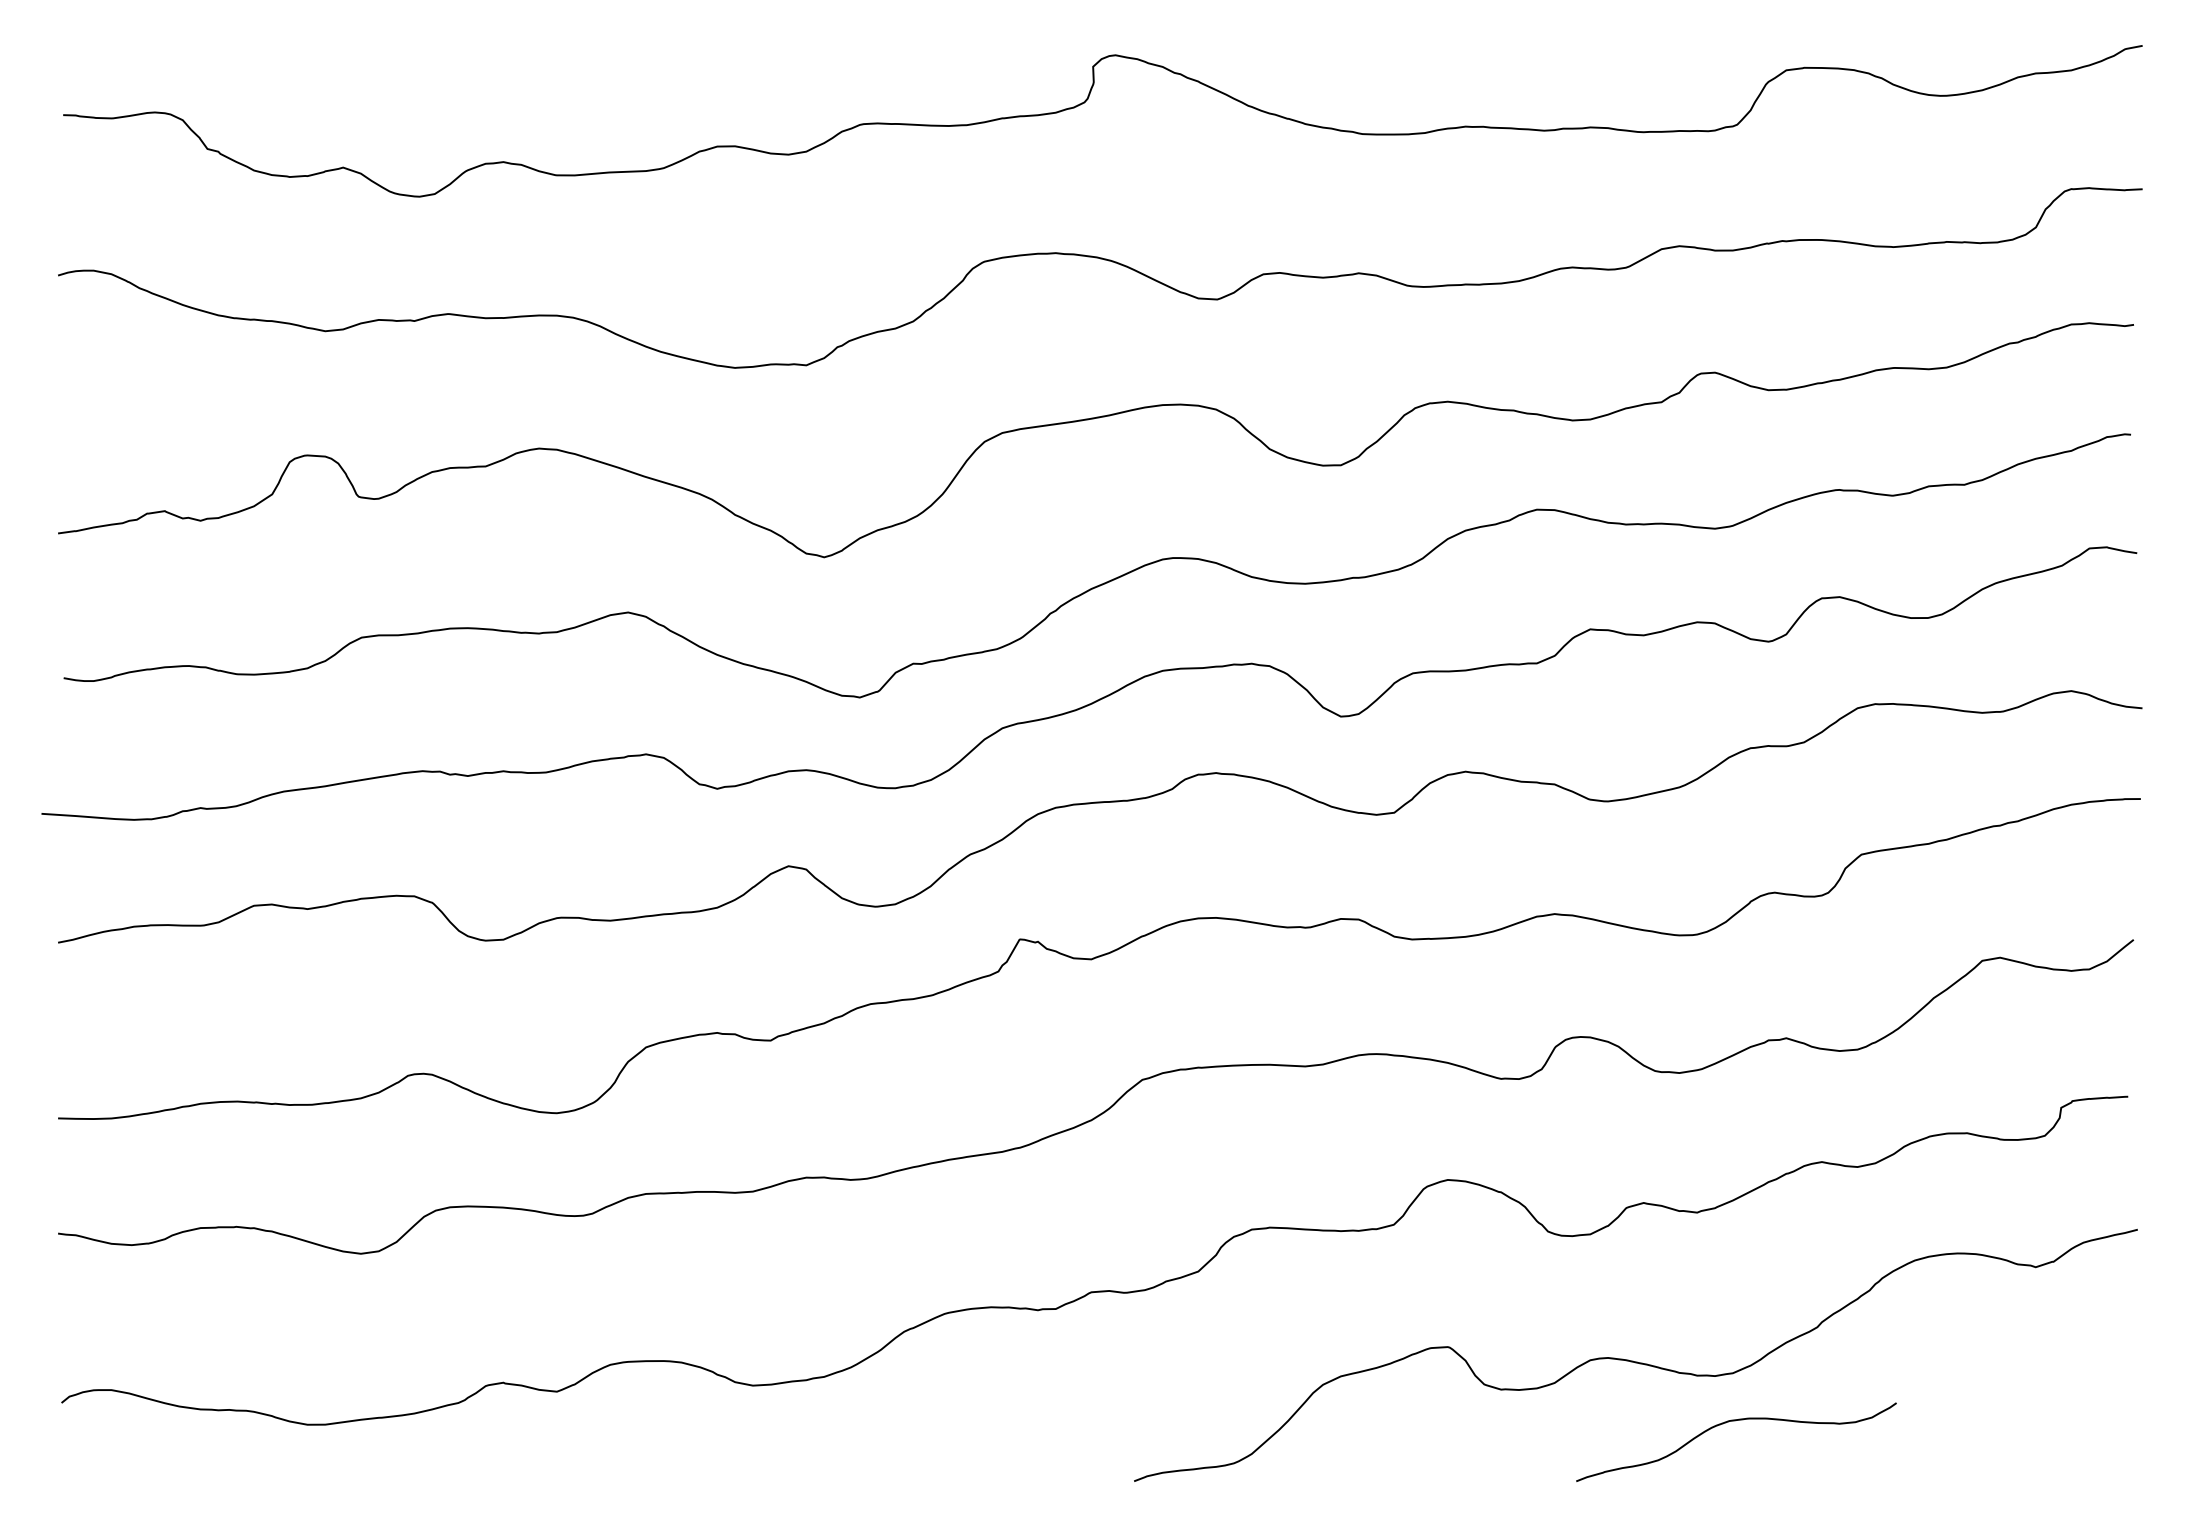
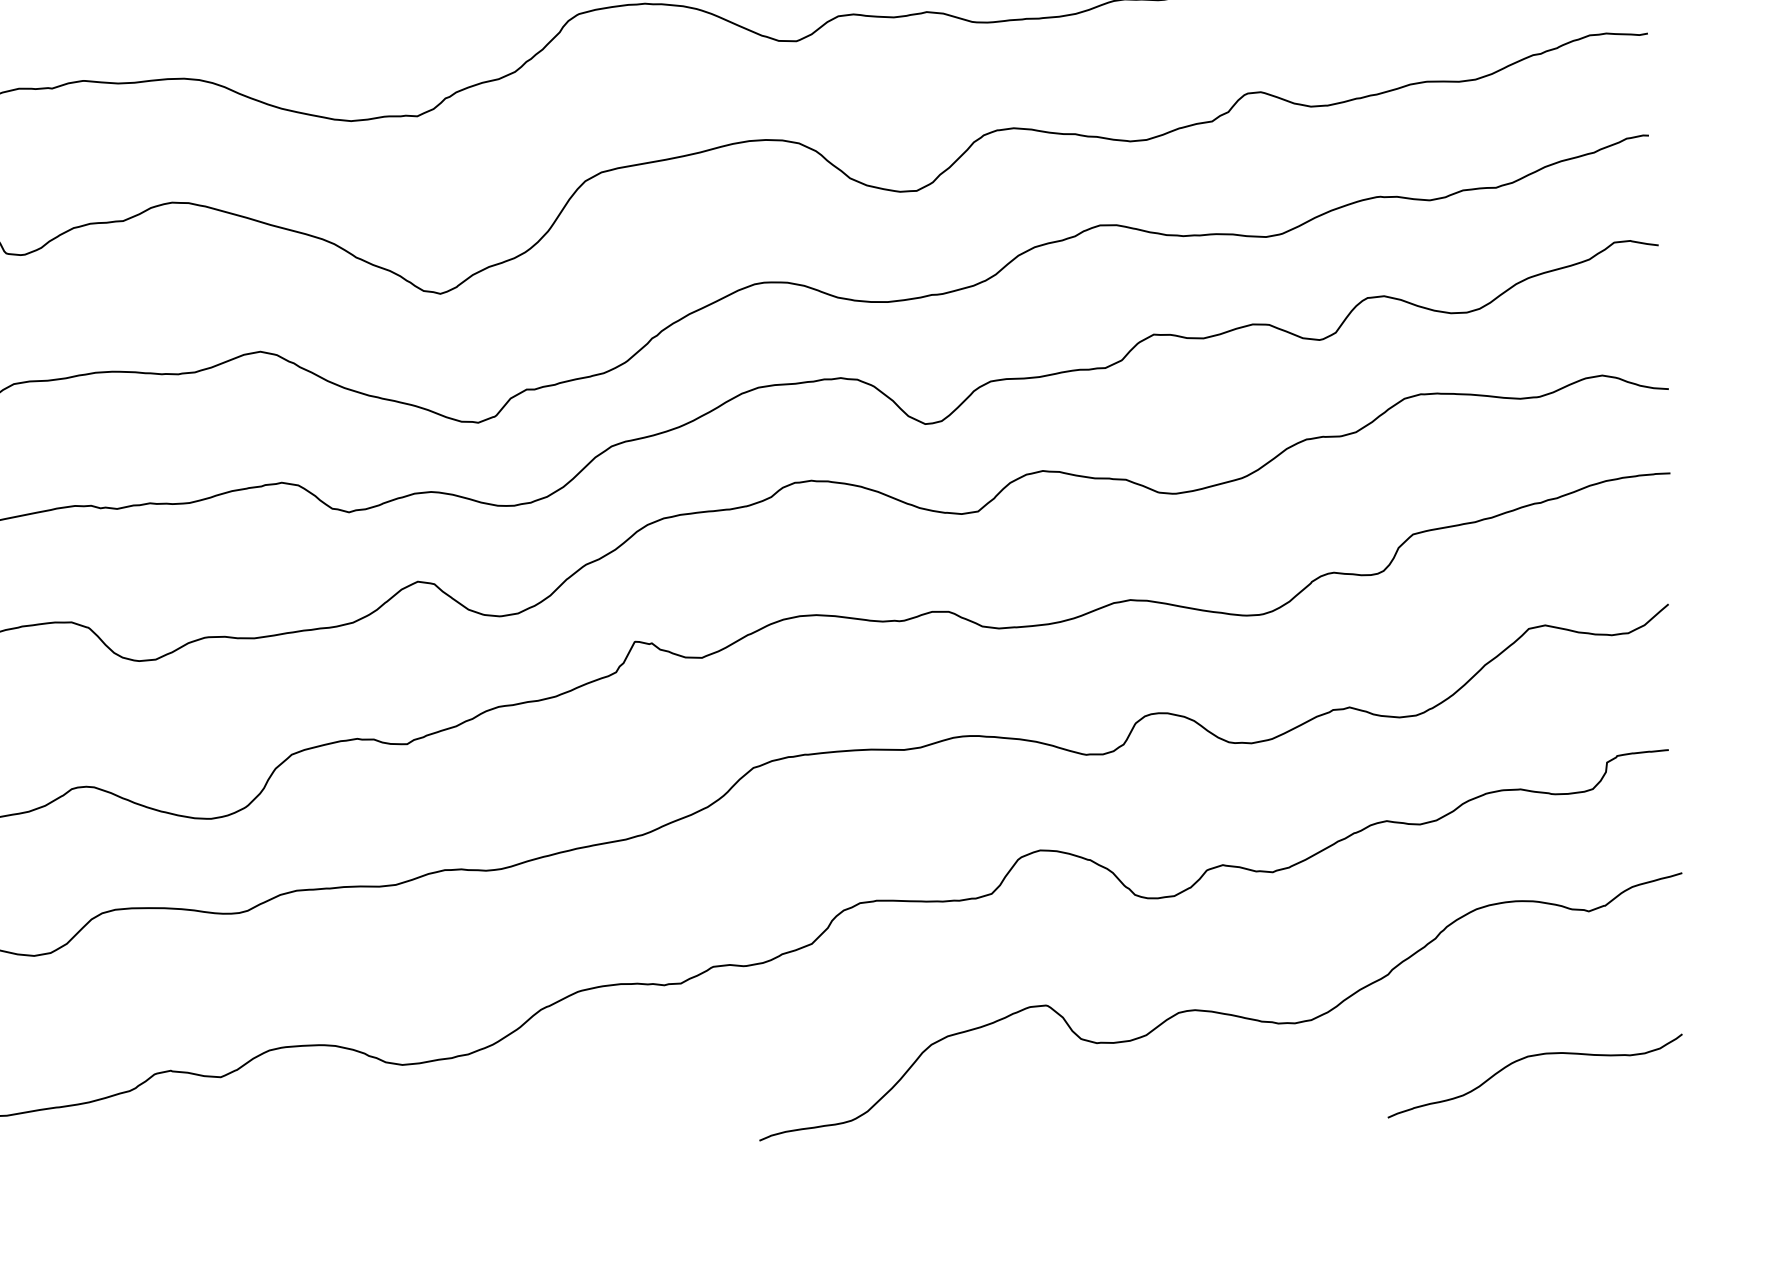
curve: (1735, 1421) -> (1533, 1056), moved

